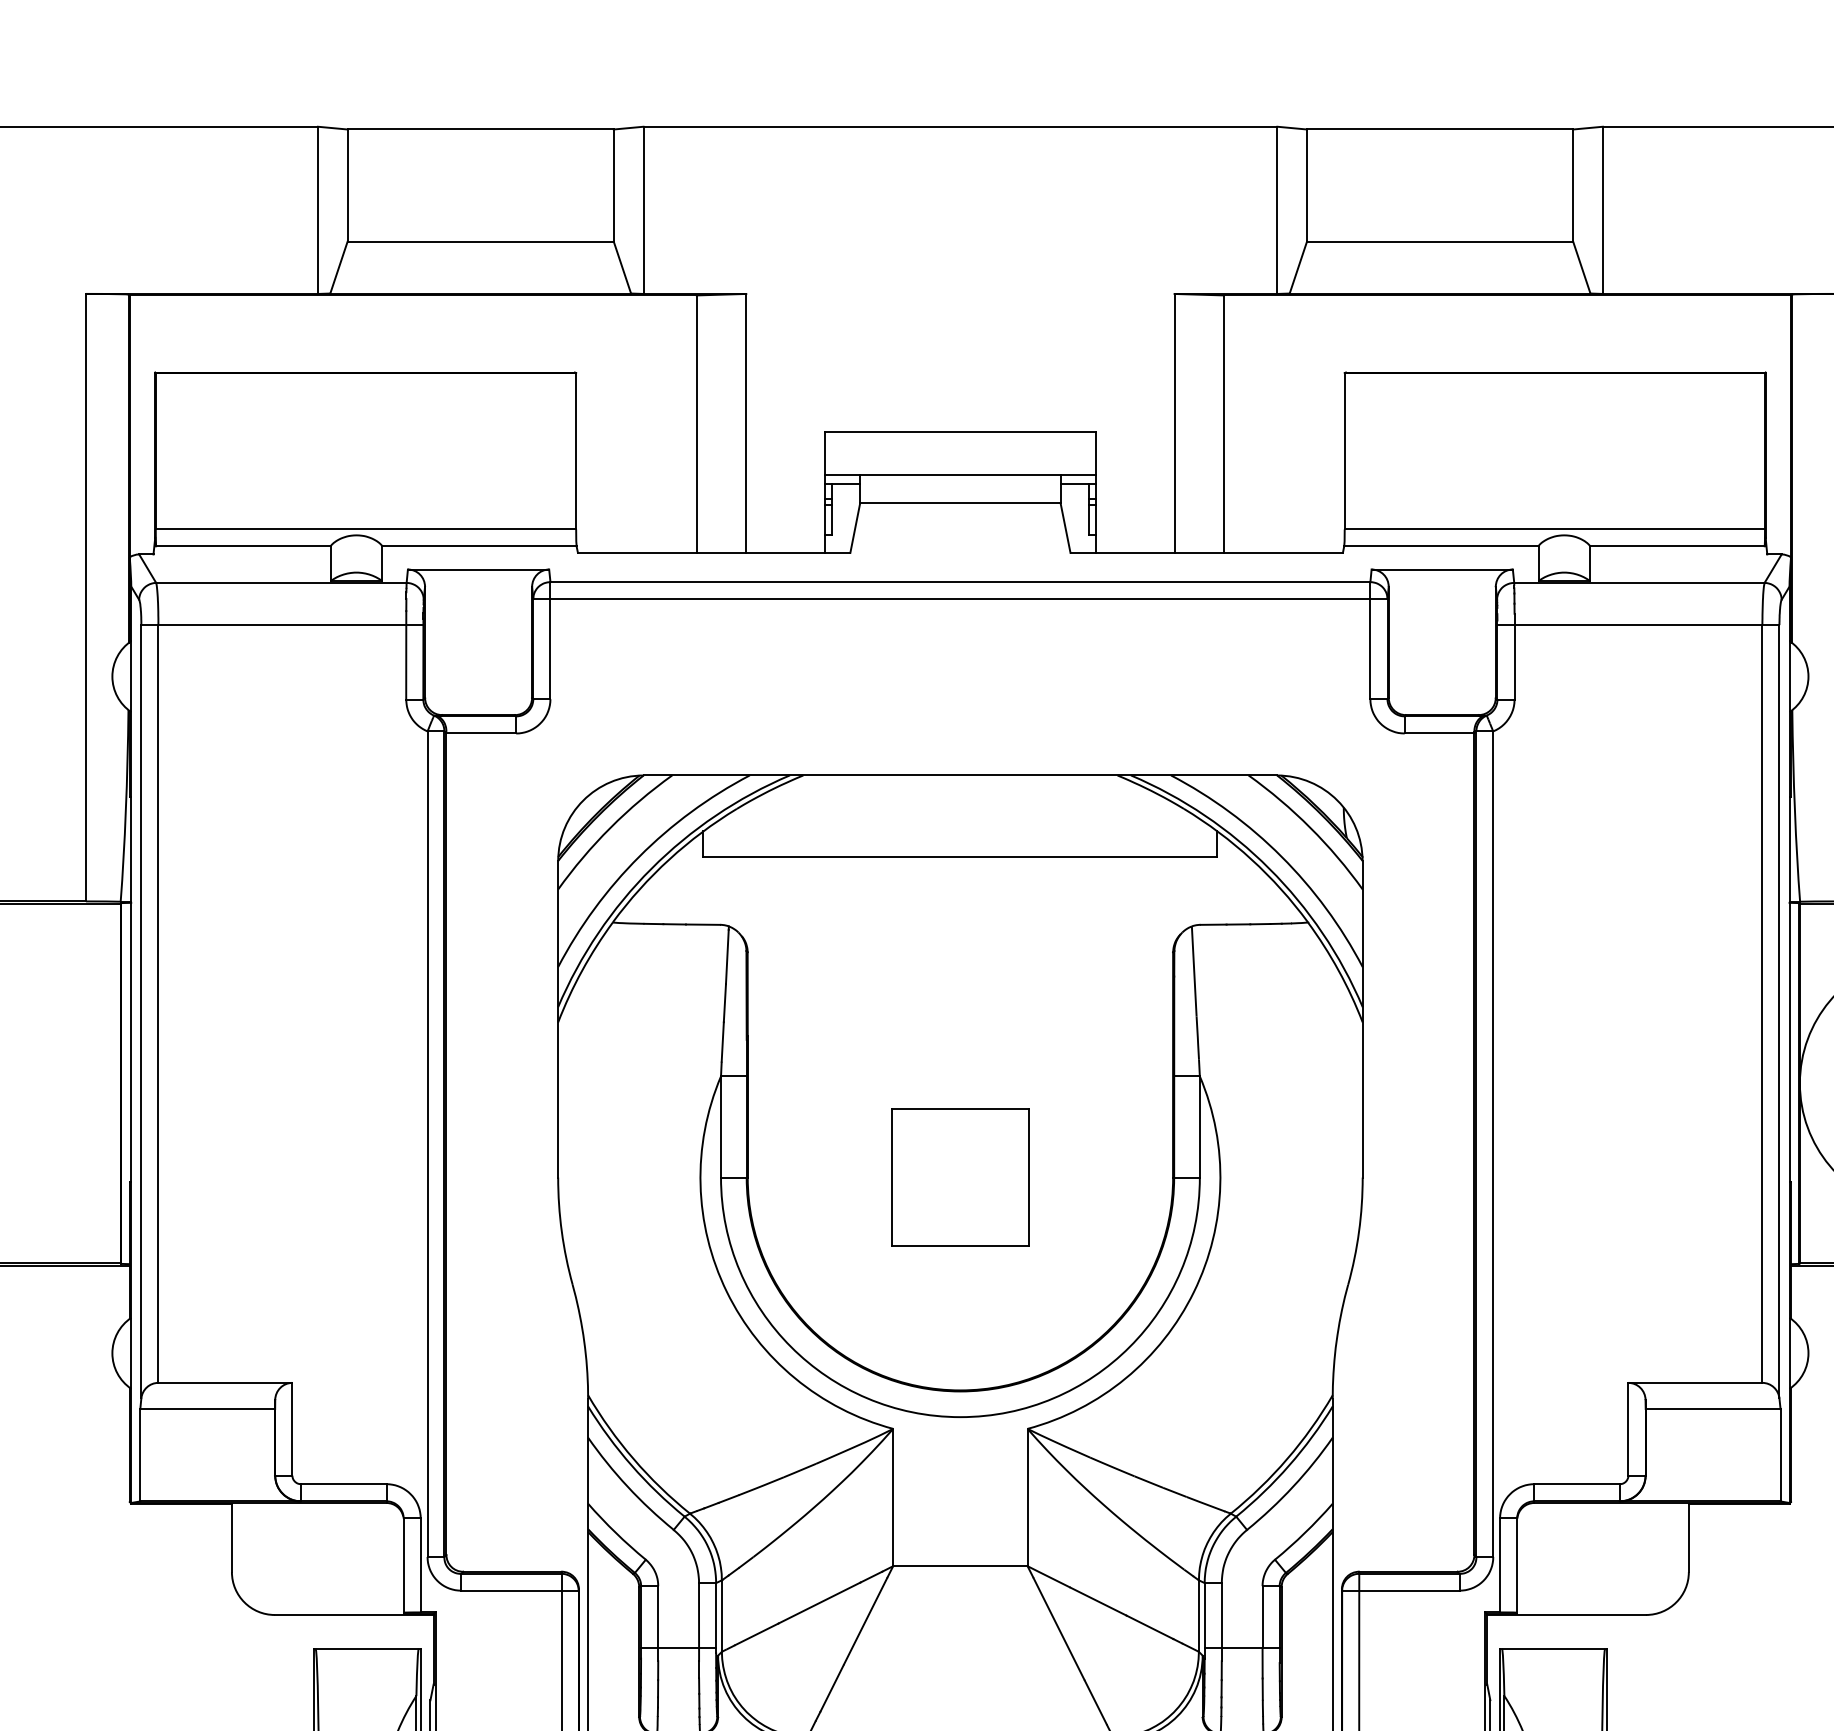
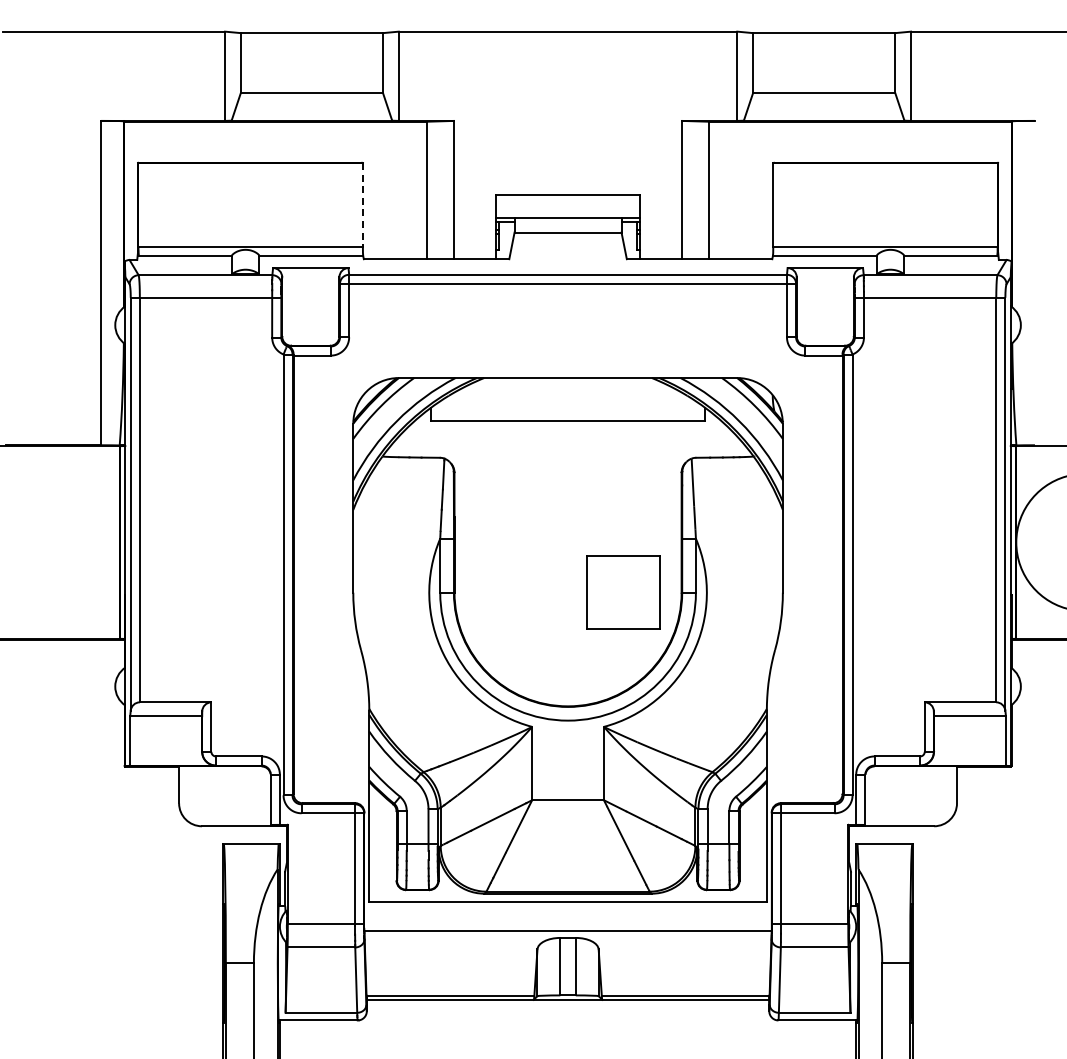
line: (575, 450) -> (362, 204), solid -> dashed
part: (961, 1177) -> (623, 592), moved

